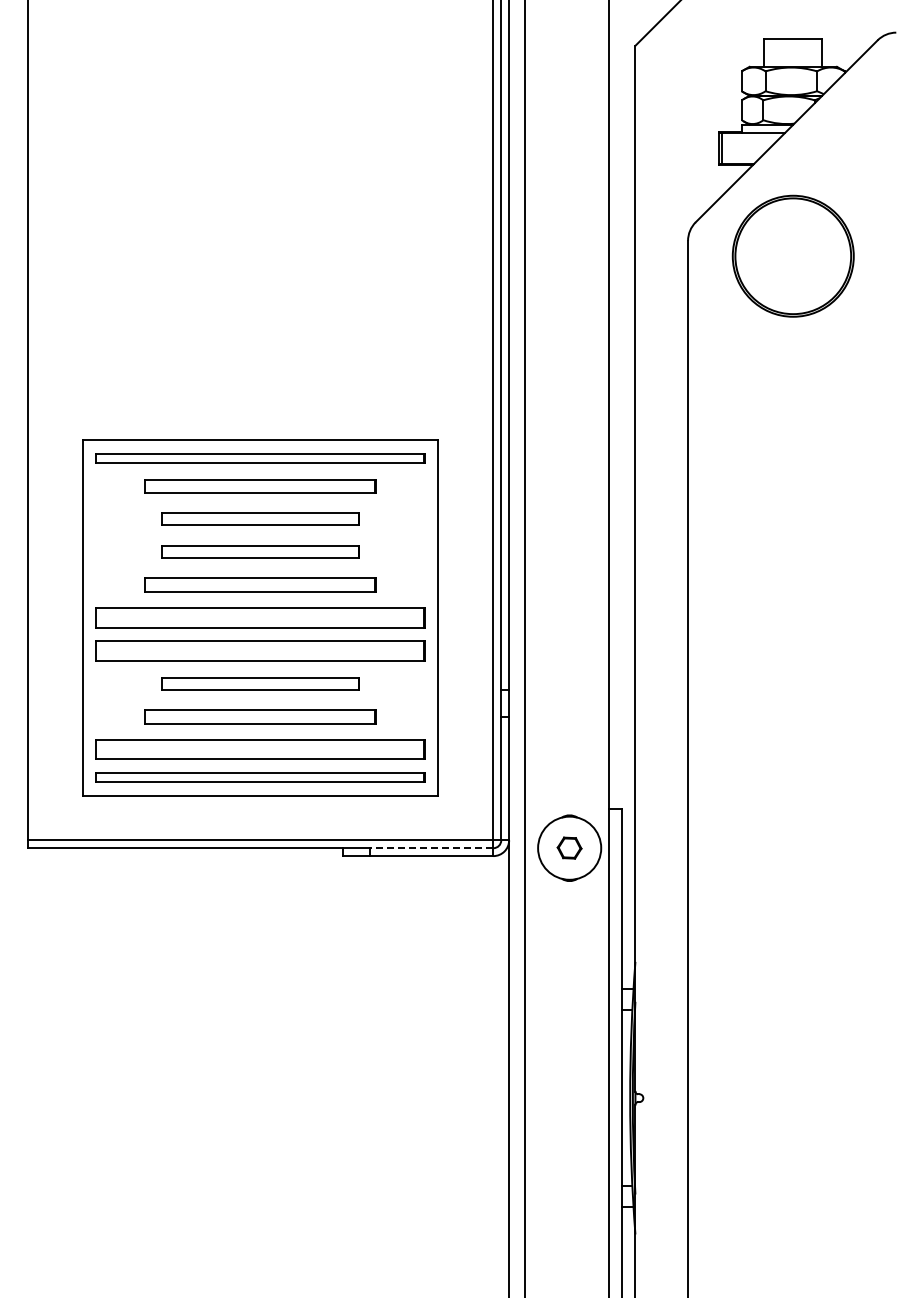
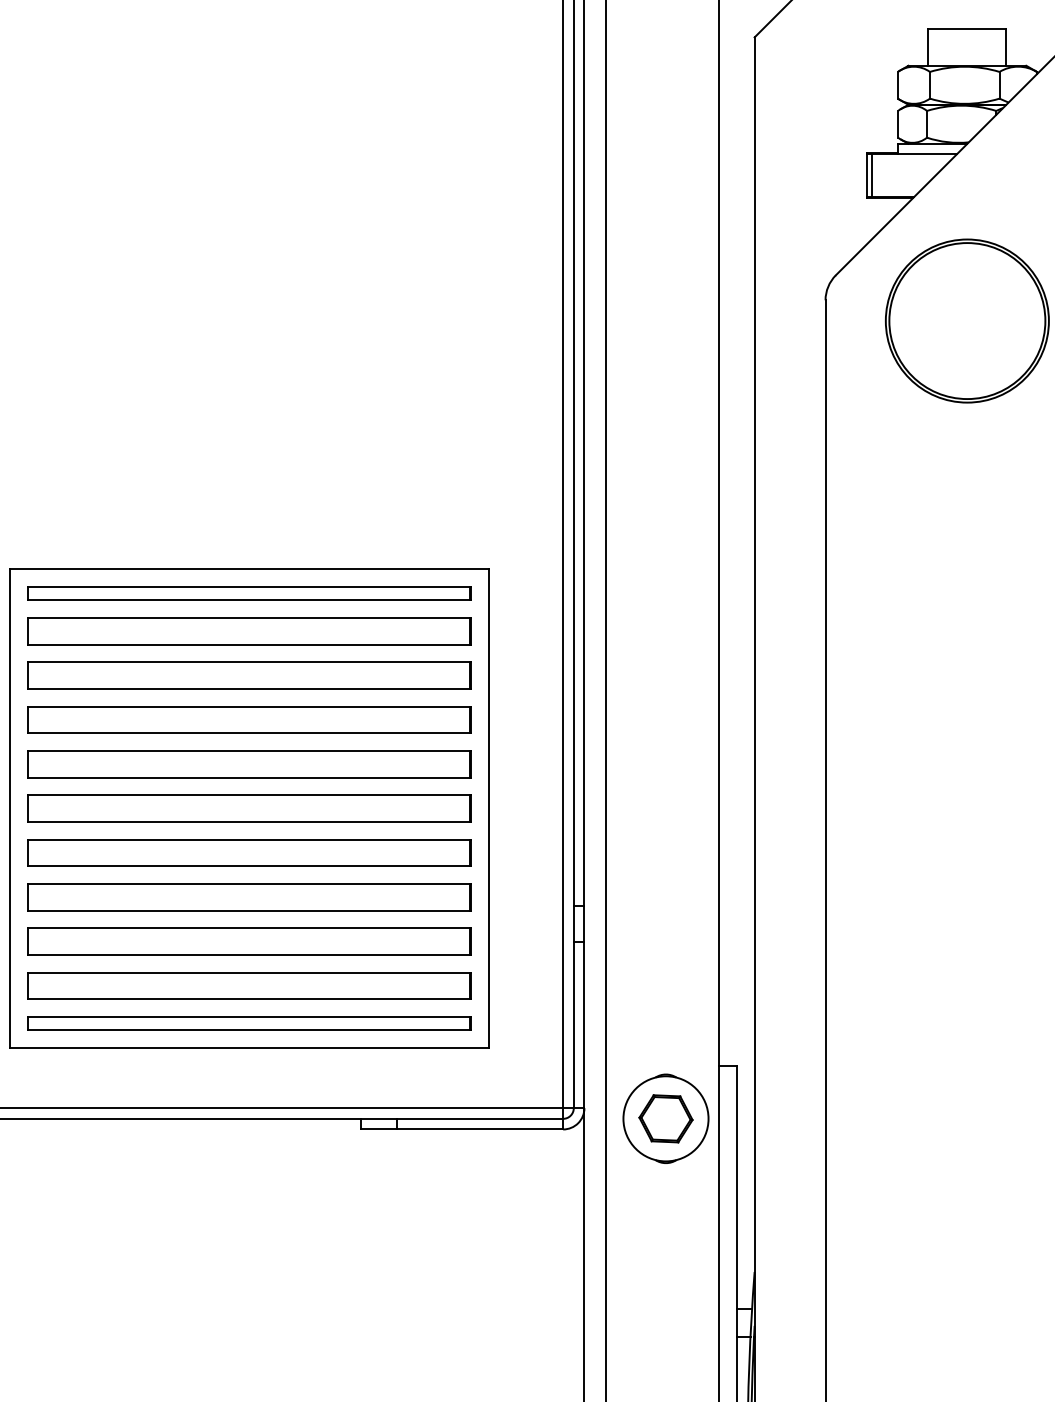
part: (260, 486) -> (249, 631), size x1.43
part: (260, 518) -> (249, 674), size x1.67
part: (260, 551) -> (249, 718), size x1.67
part: (260, 584) -> (249, 763), size x1.43
part: (260, 683) -> (249, 896), size x1.67
part: (260, 716) -> (249, 941), size x1.43
part: (569, 847) -> (665, 1117), size x1.67
line: (431, 848) -> (479, 1119), dashed -> solid

